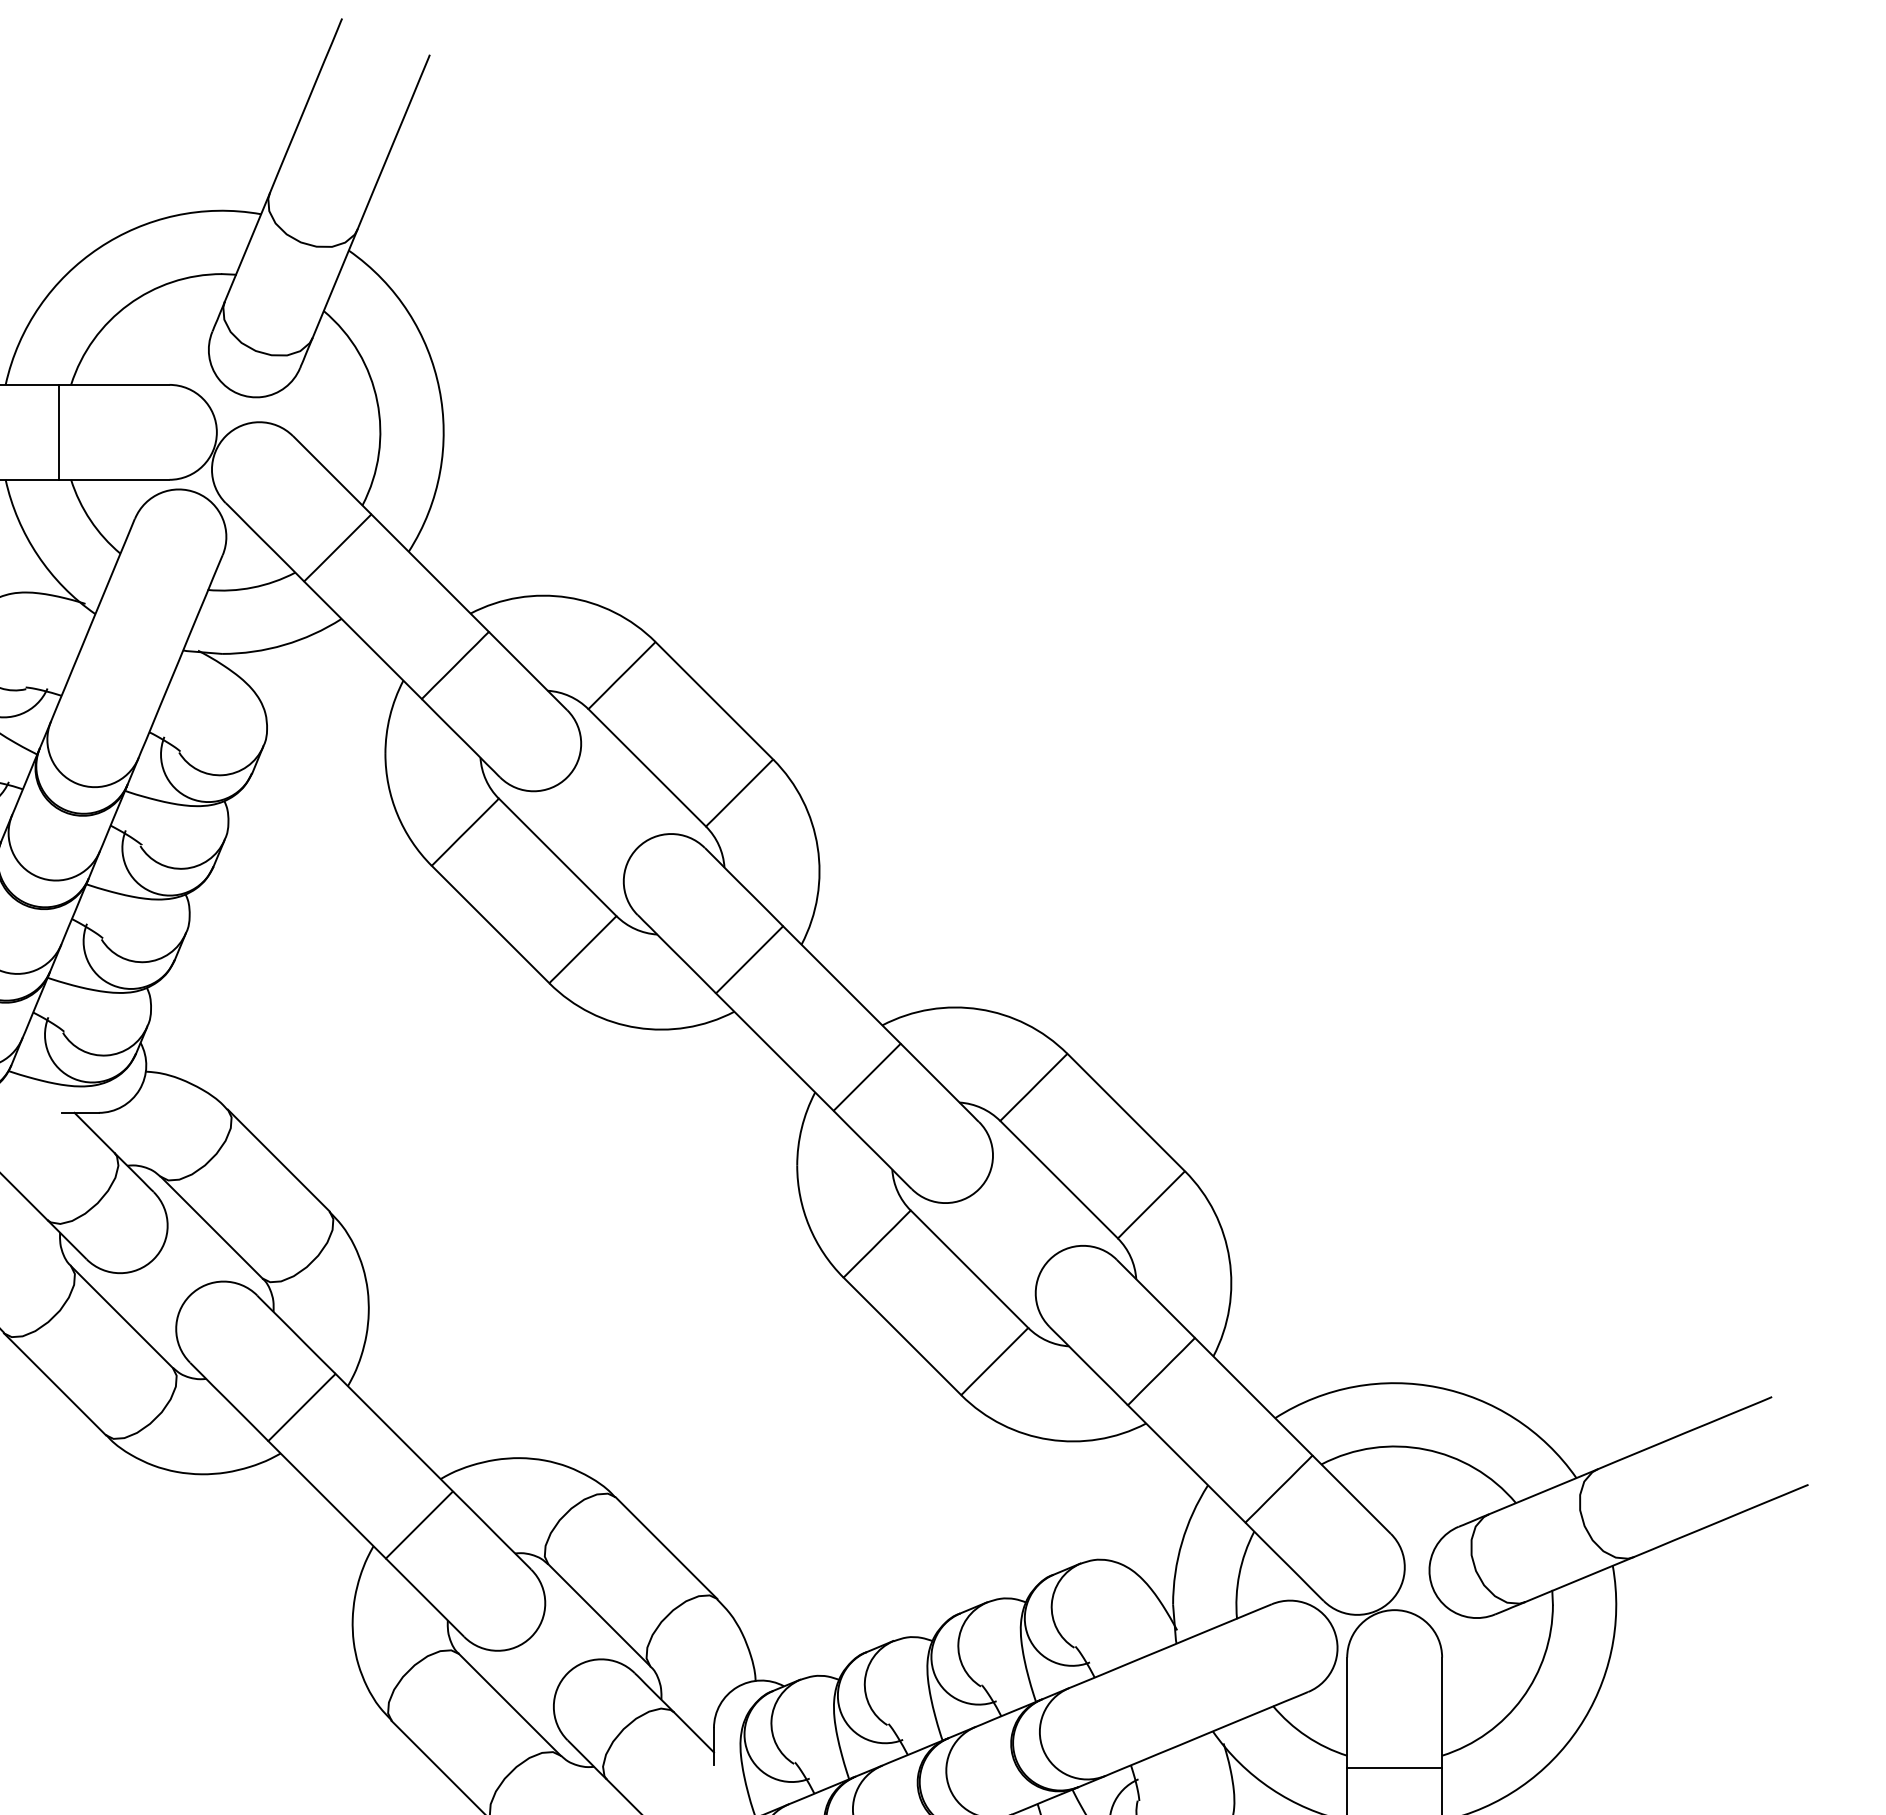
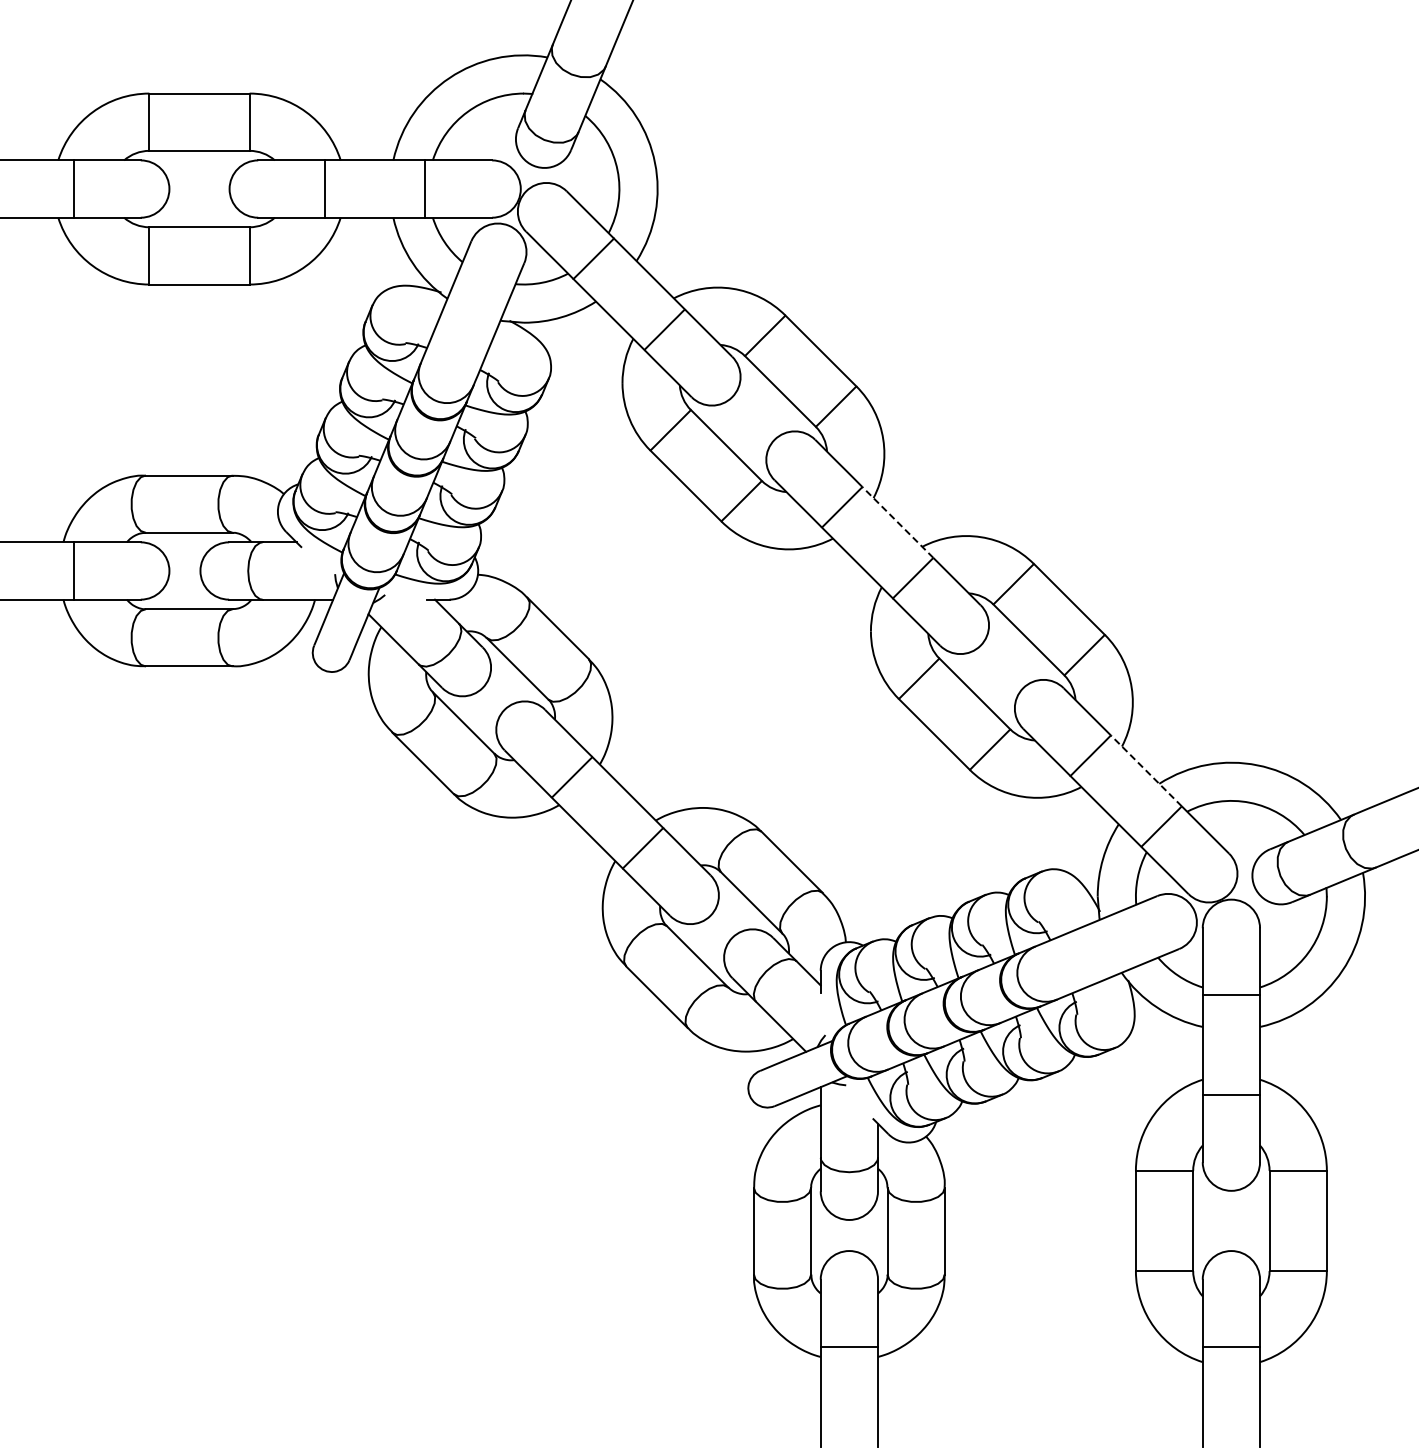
line: (841, 985) -> (897, 522), solid -> dashed
line: (1253, 1396) -> (1146, 770), solid -> dashed

